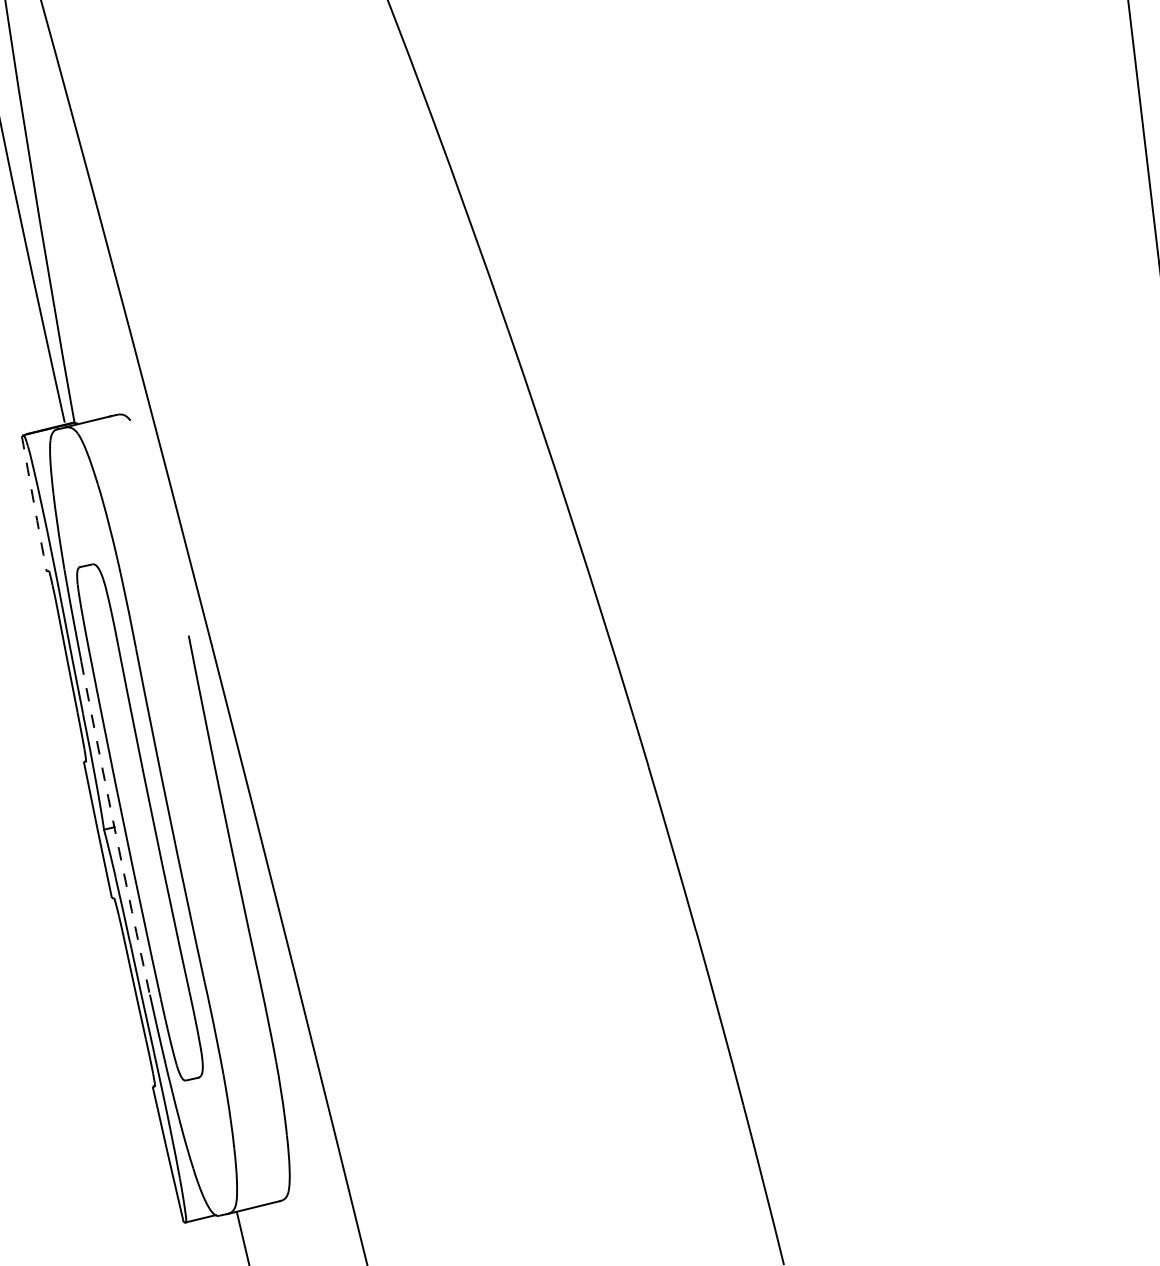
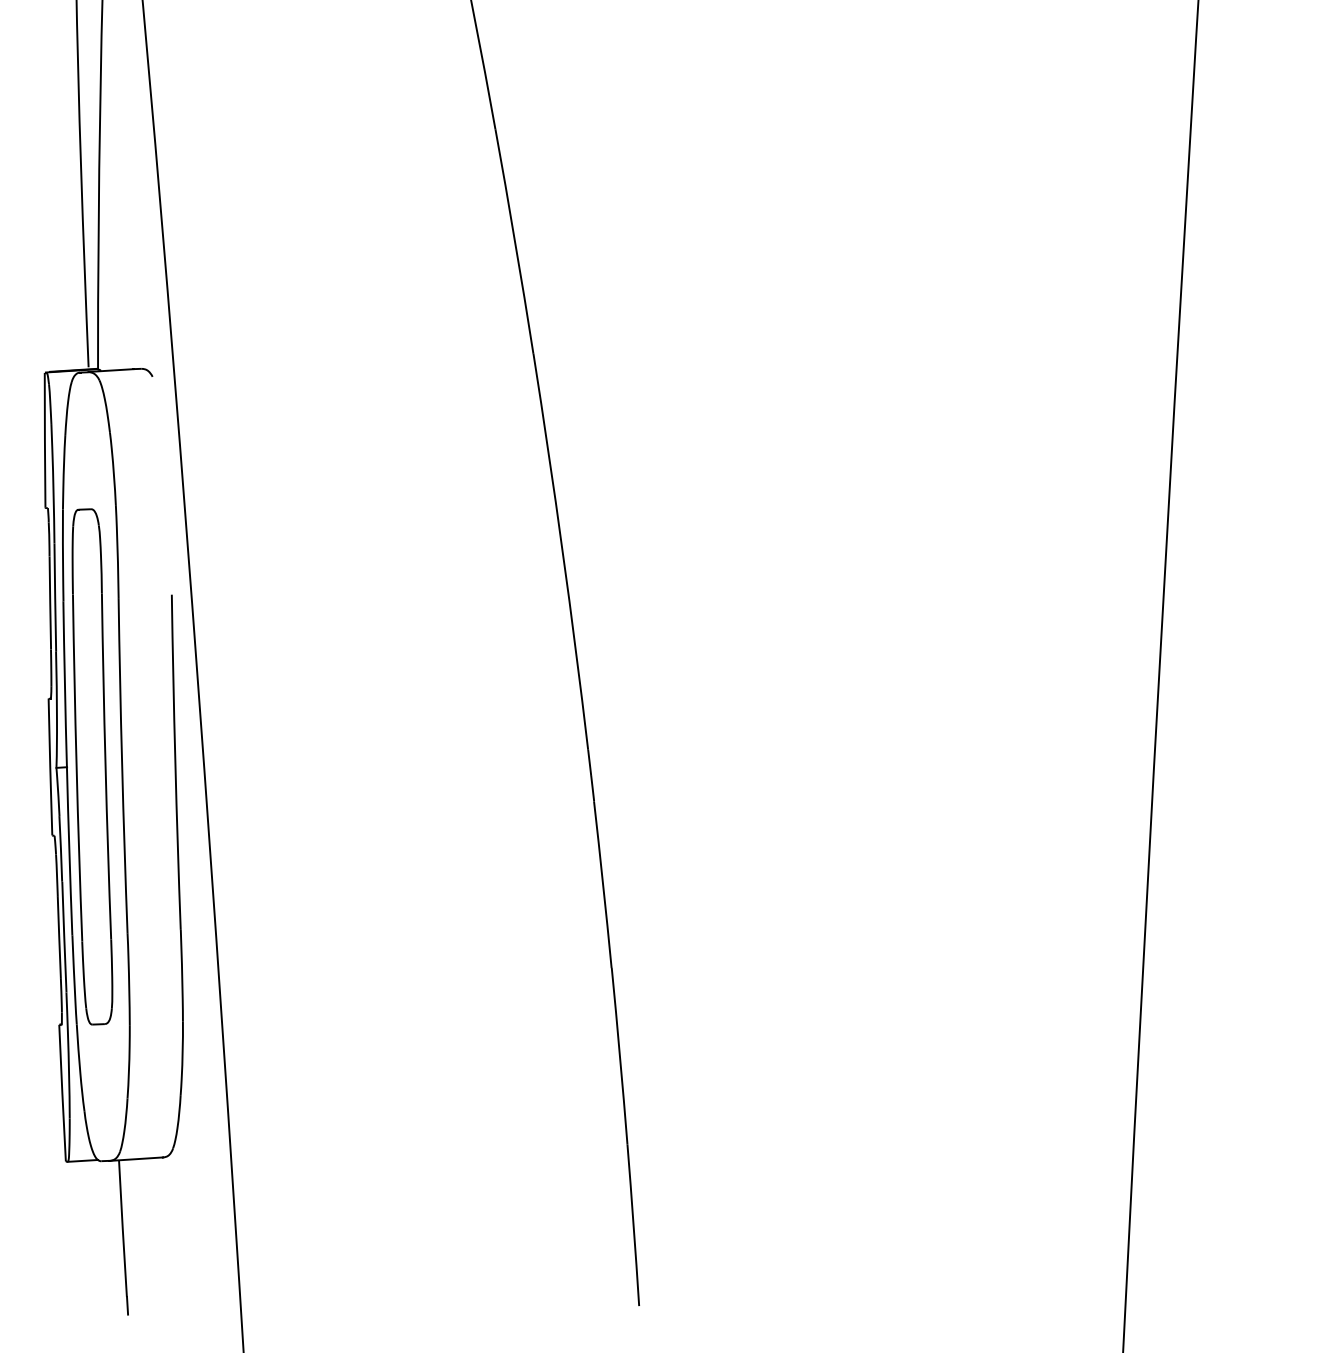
arc: (33, 503) -> (44, 440), dashed -> solid
arc: (114, 828) -> (66, 768), dashed -> solid

